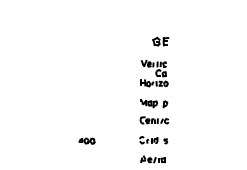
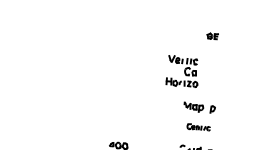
part: (160, 41) -> (212, 36), size x0.6
part: (154, 73) -> (182, 71), moved
part: (154, 120) -> (198, 127), size x0.7

